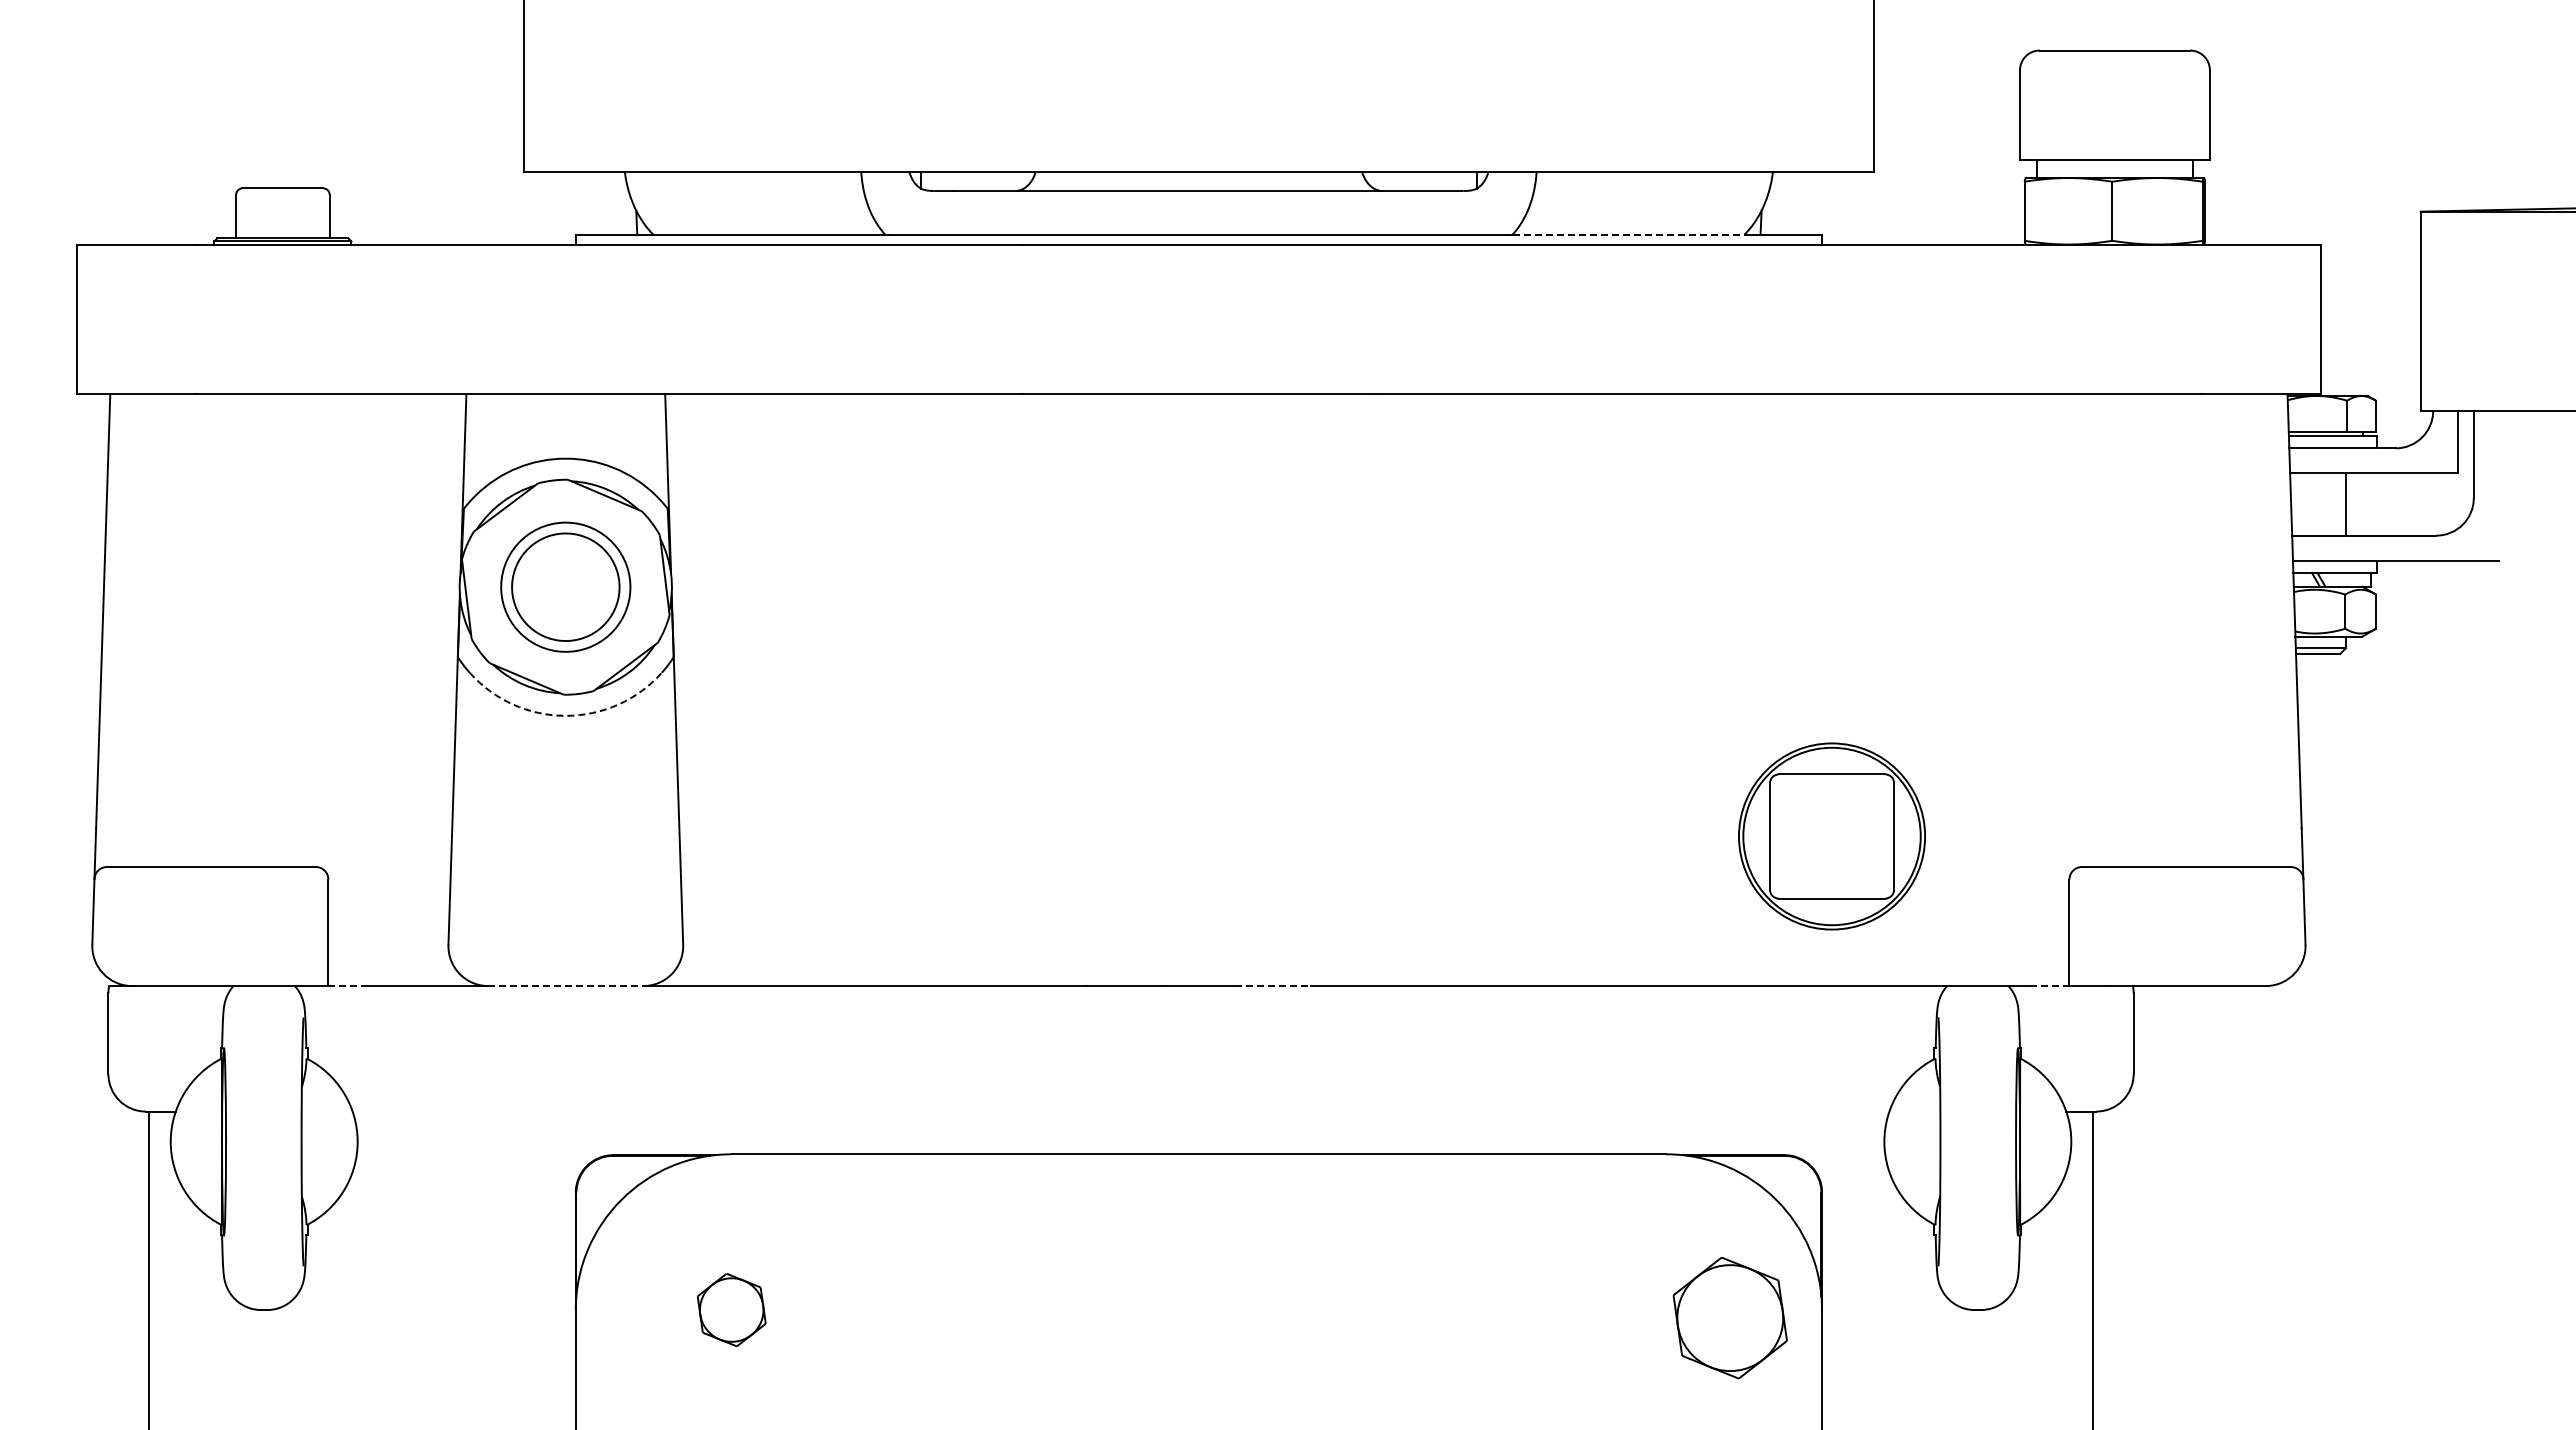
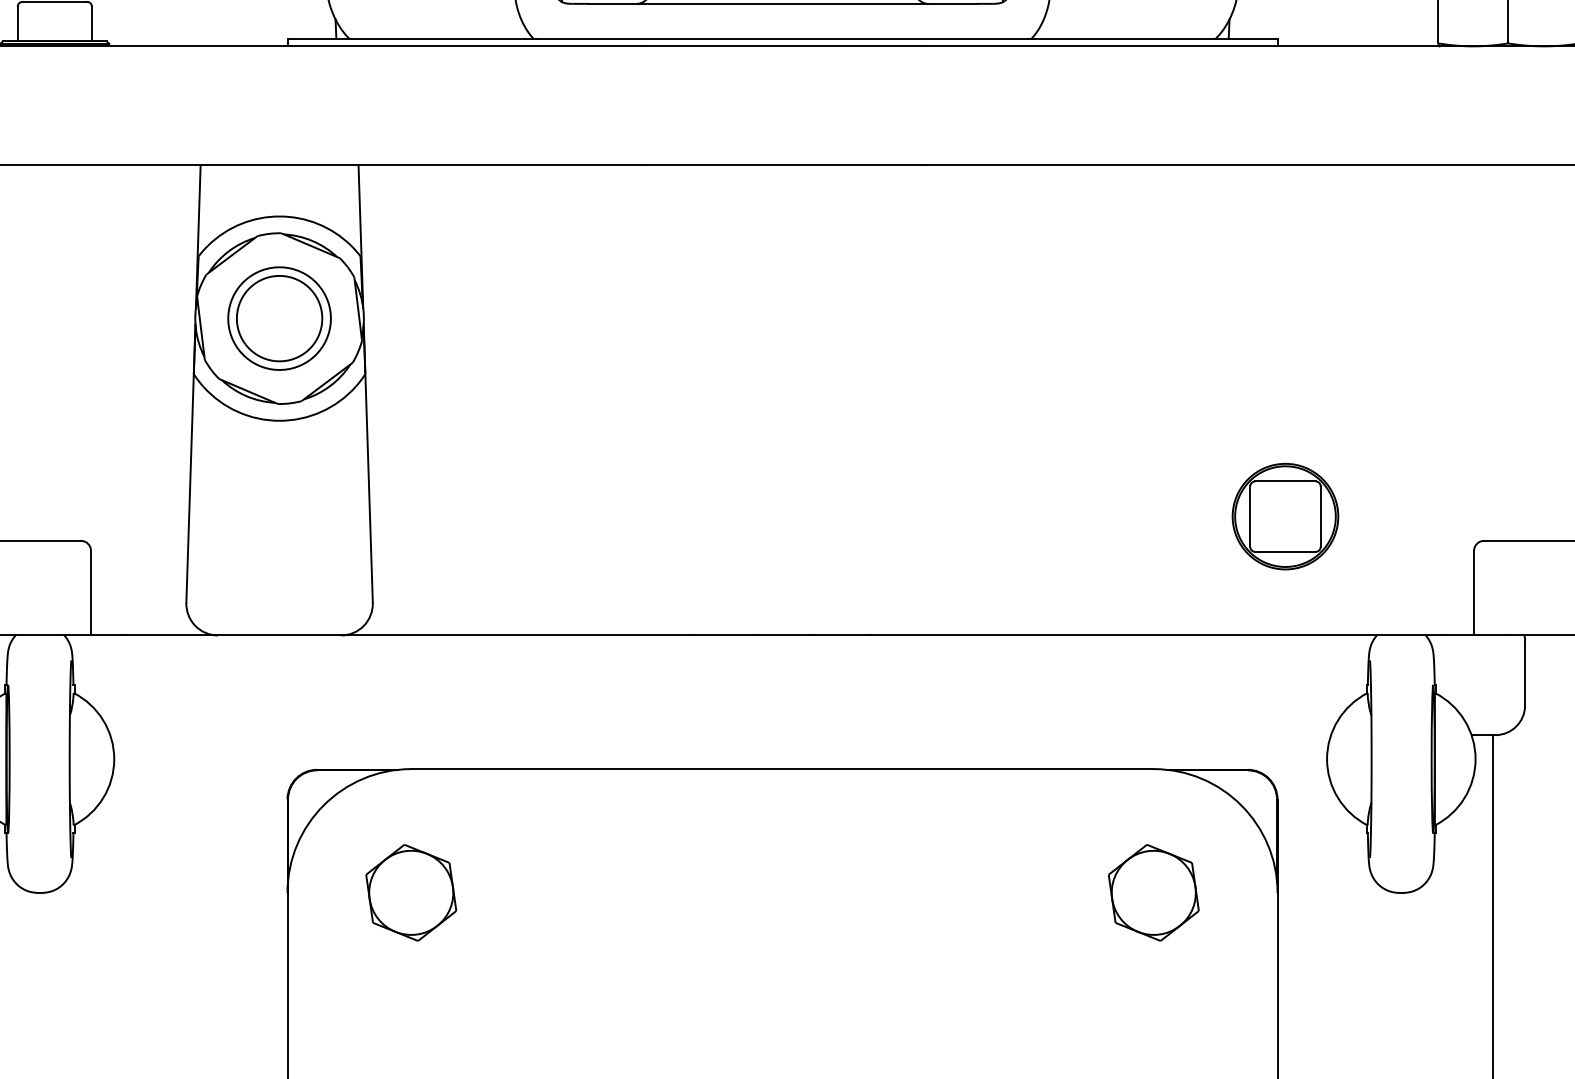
line: (1628, 234) -> (1123, 38), dashed -> solid
arc: (565, 715) -> (279, 420), dashed -> solid
part: (1831, 836) -> (1285, 516), size x0.71
line: (348, 986) -> (106, 635), dashed -> solid
line: (565, 986) -> (279, 635), dashed -> solid
line: (1273, 986) -> (841, 635), dashed -> solid
line: (2049, 986) -> (1458, 635), dashed -> solid
part: (731, 1309) -> (411, 892), size x1.67
part: (1729, 1317) -> (1153, 892), moved

